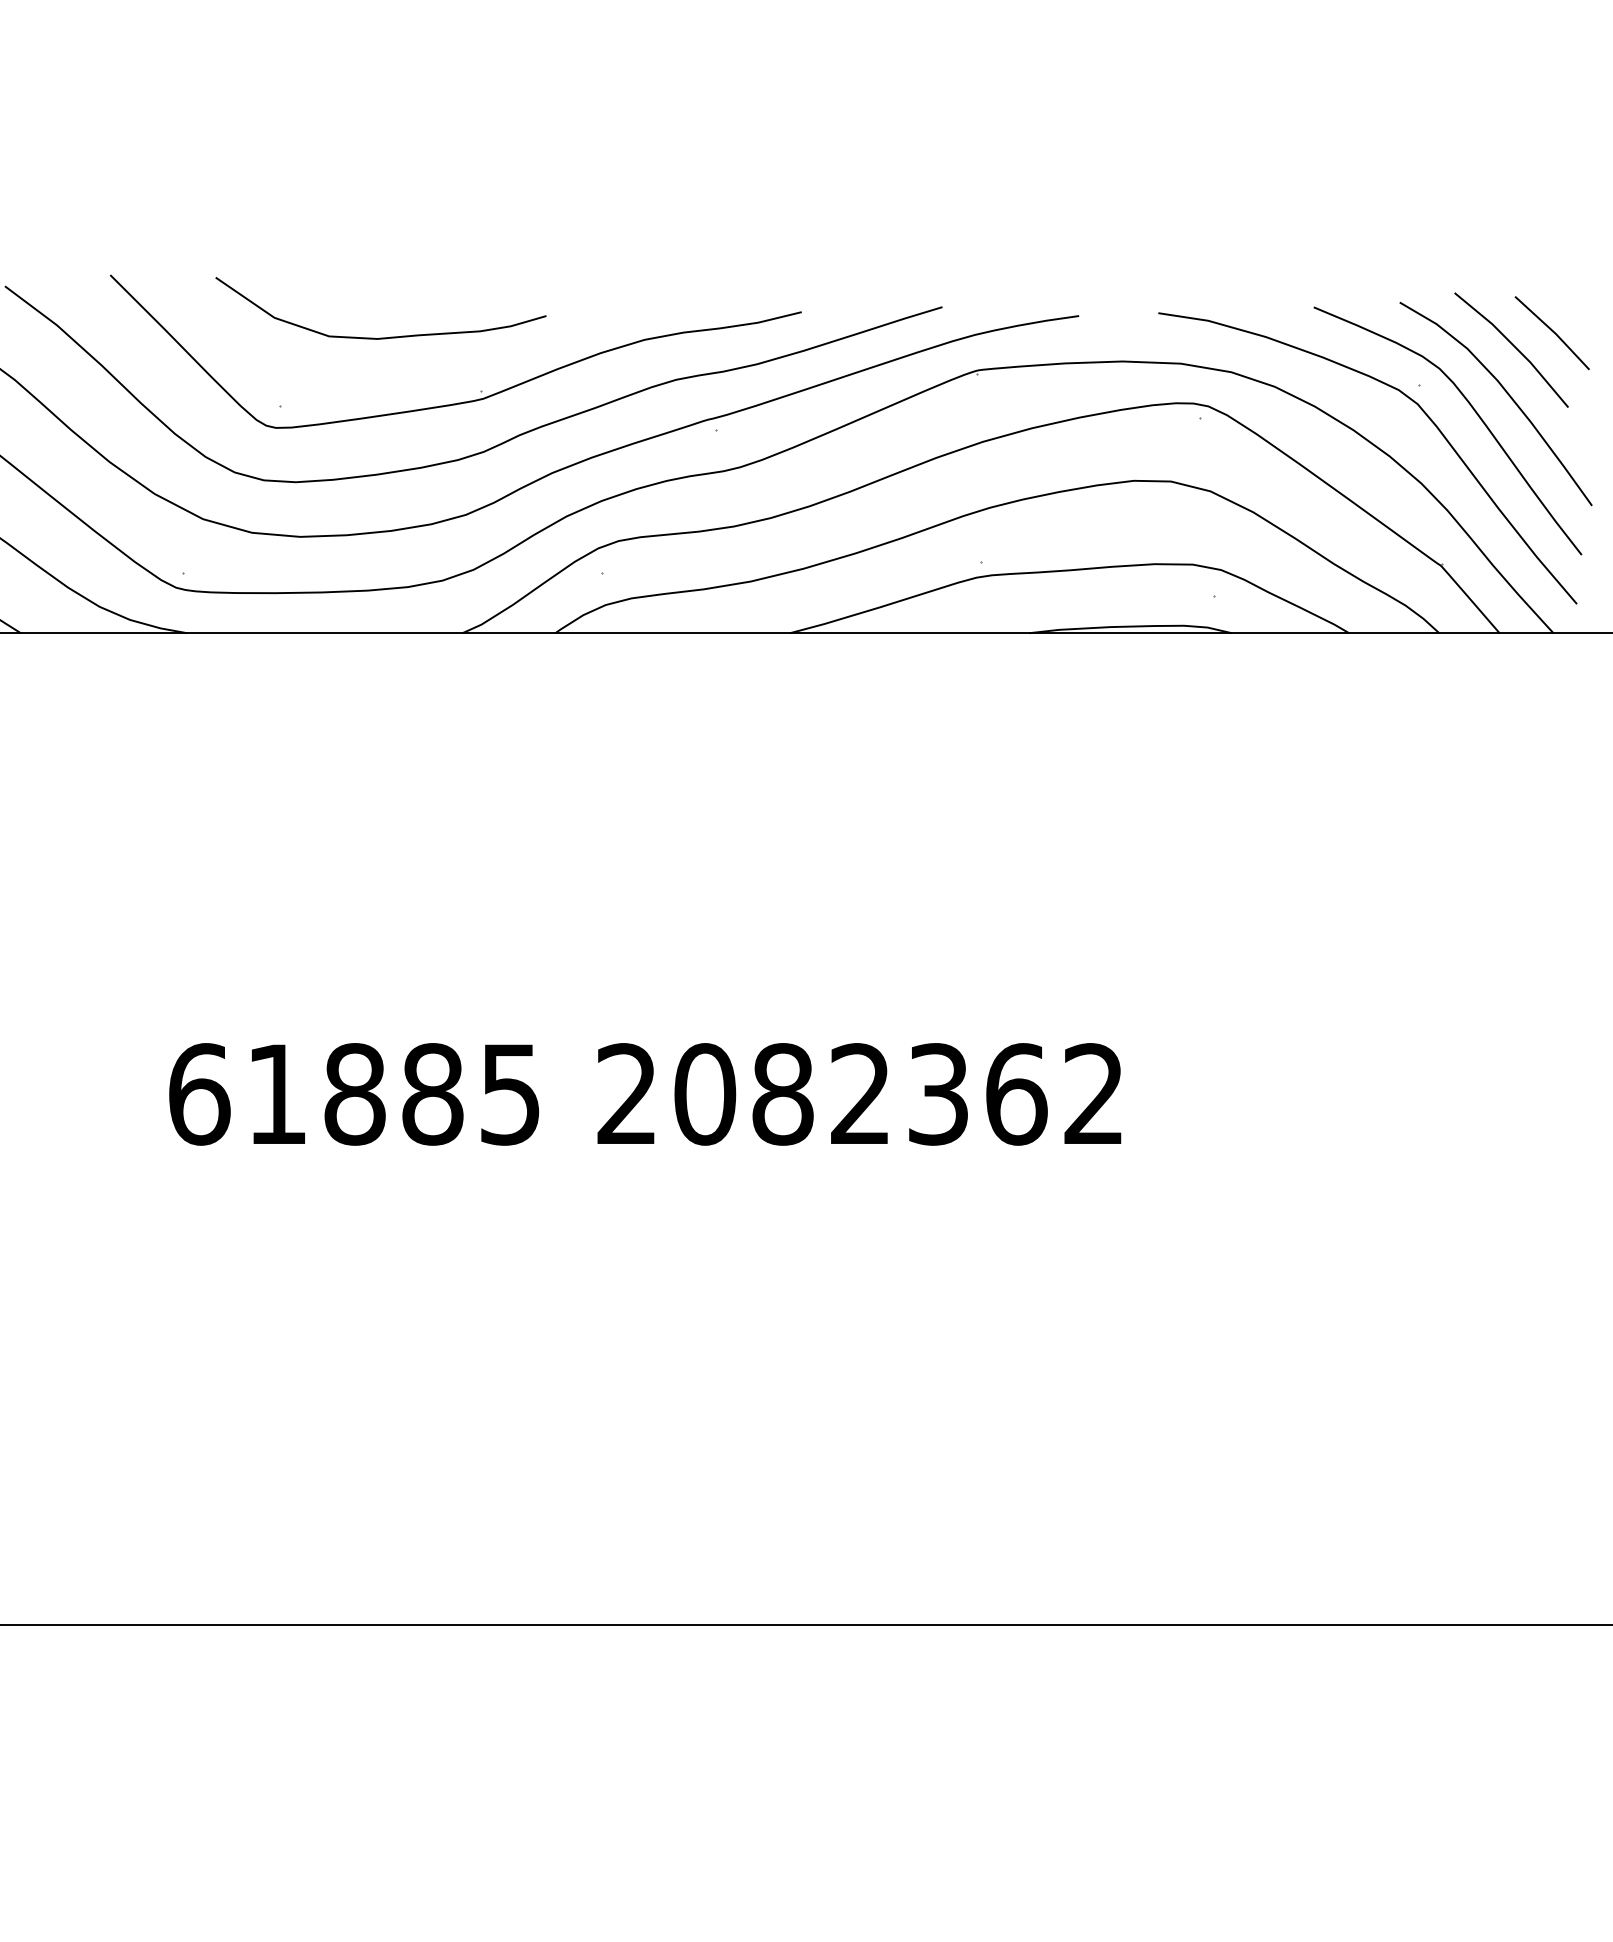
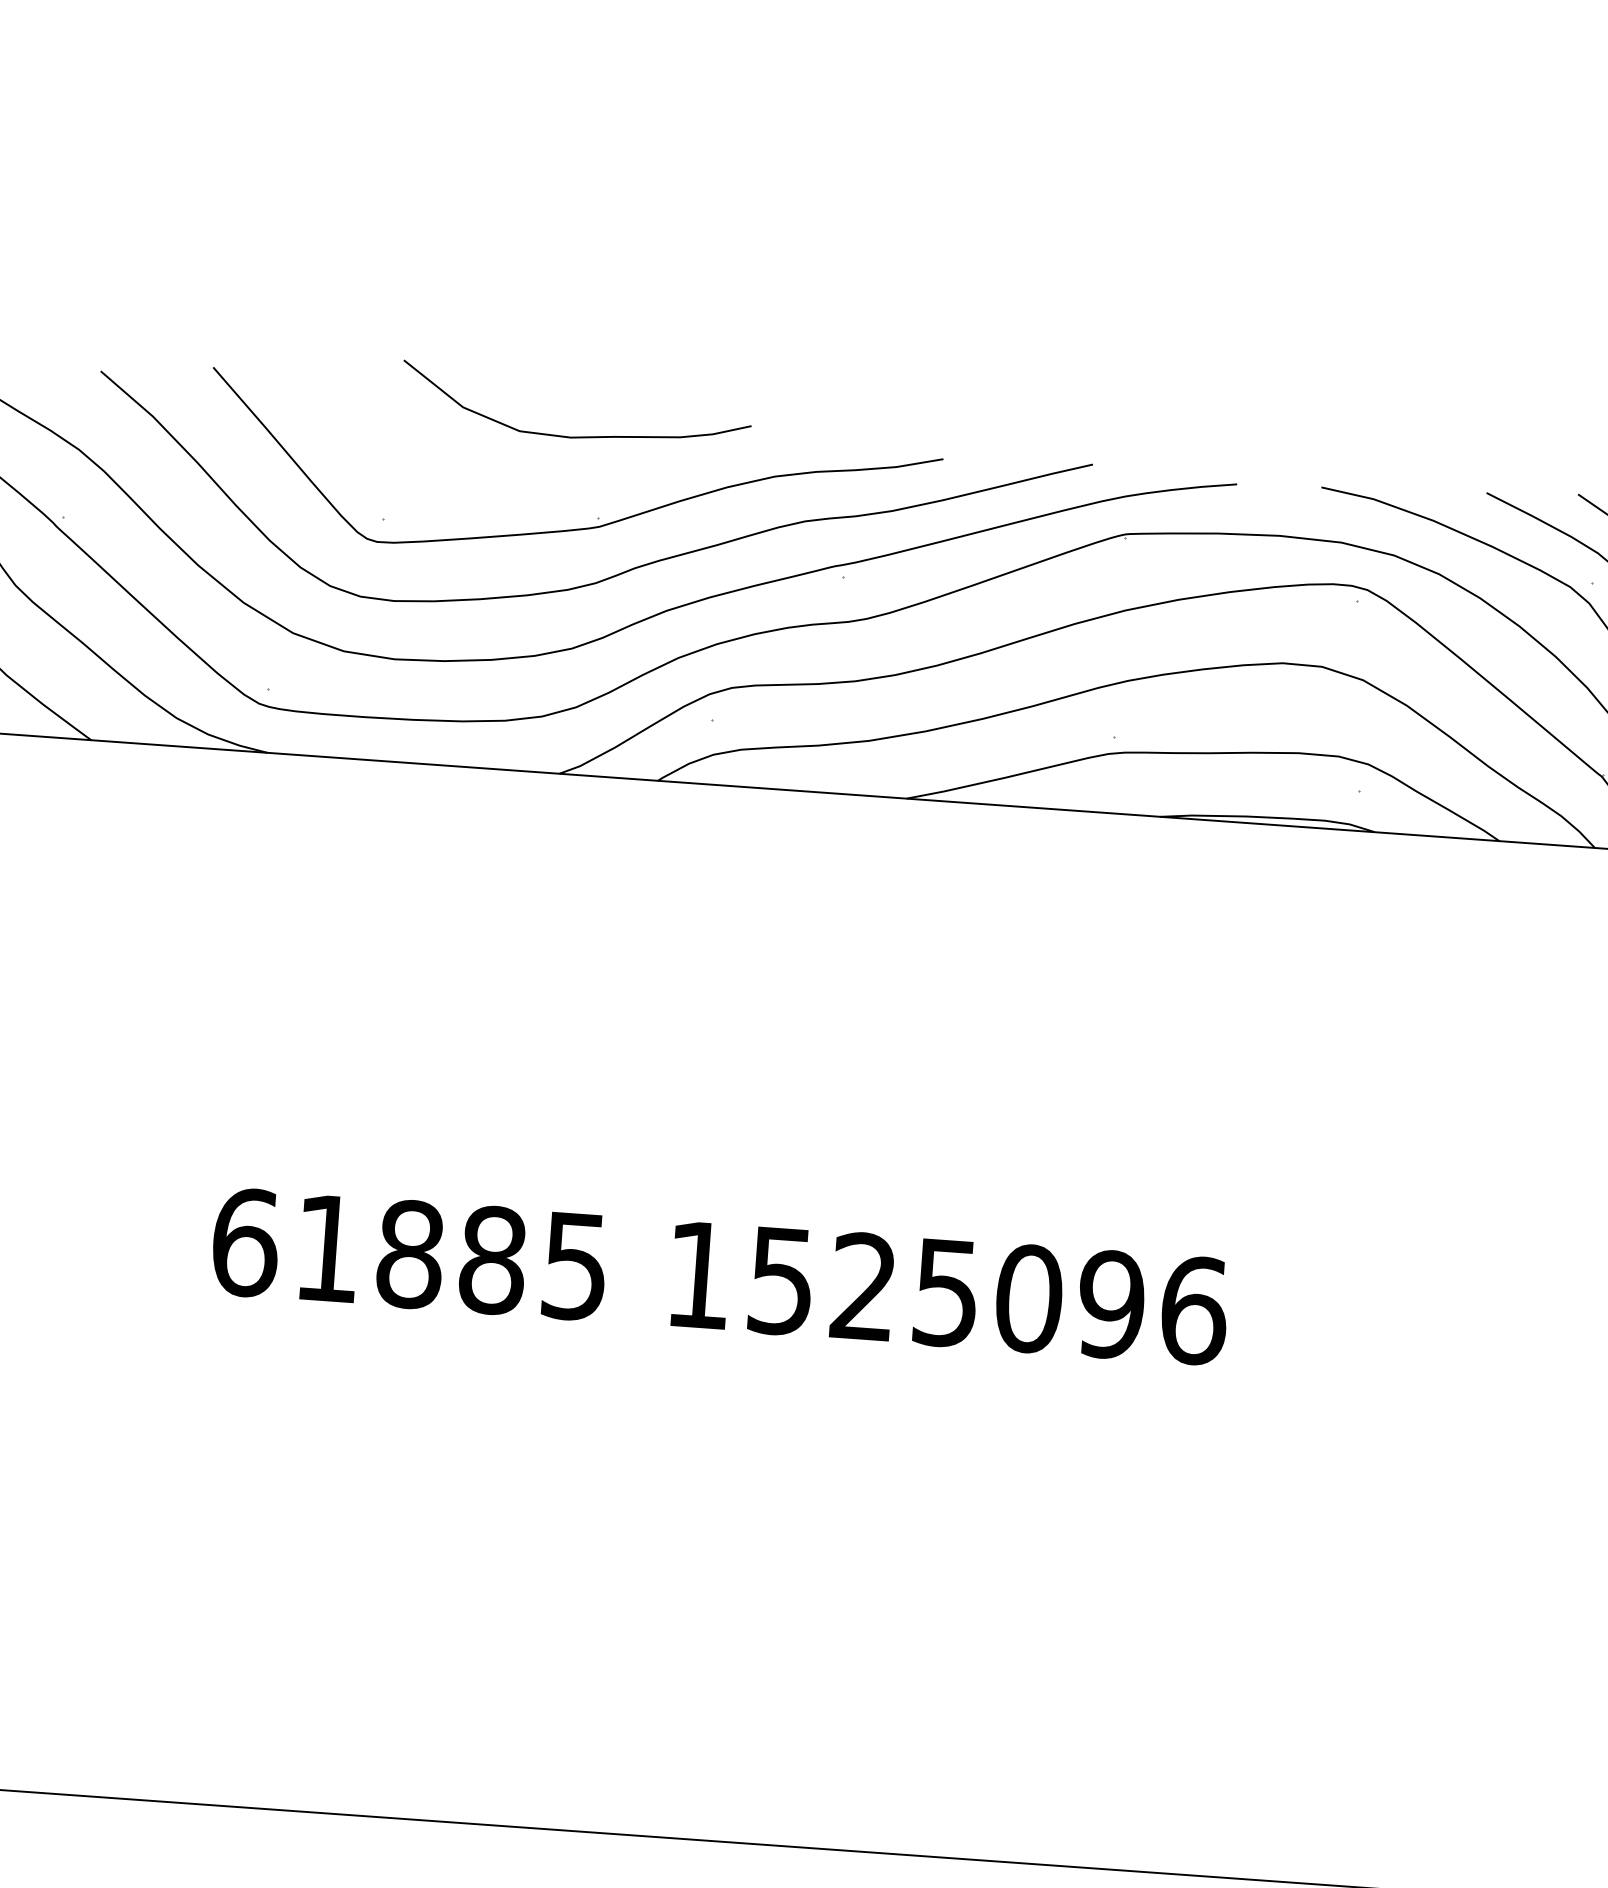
curve: (380, 337) -> (574, 436), moved
text: (861, 1094) -> (947, 1293), 2082362 -> 1525096

